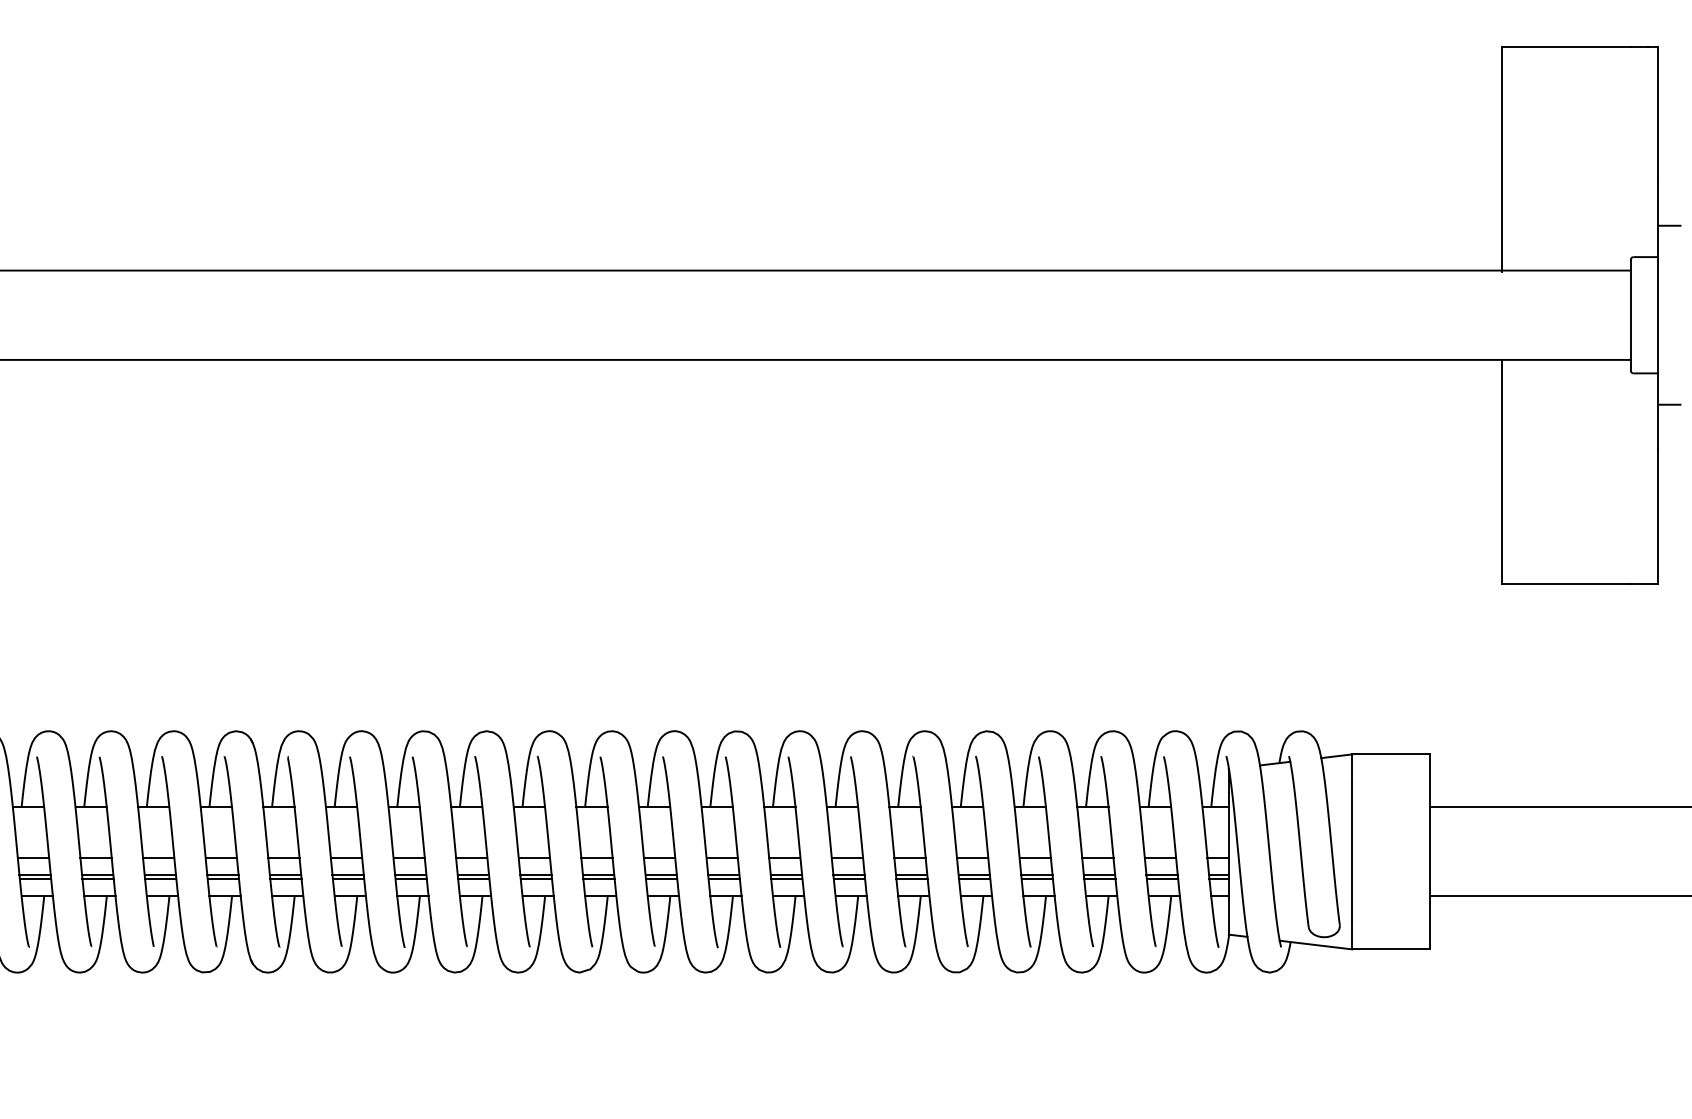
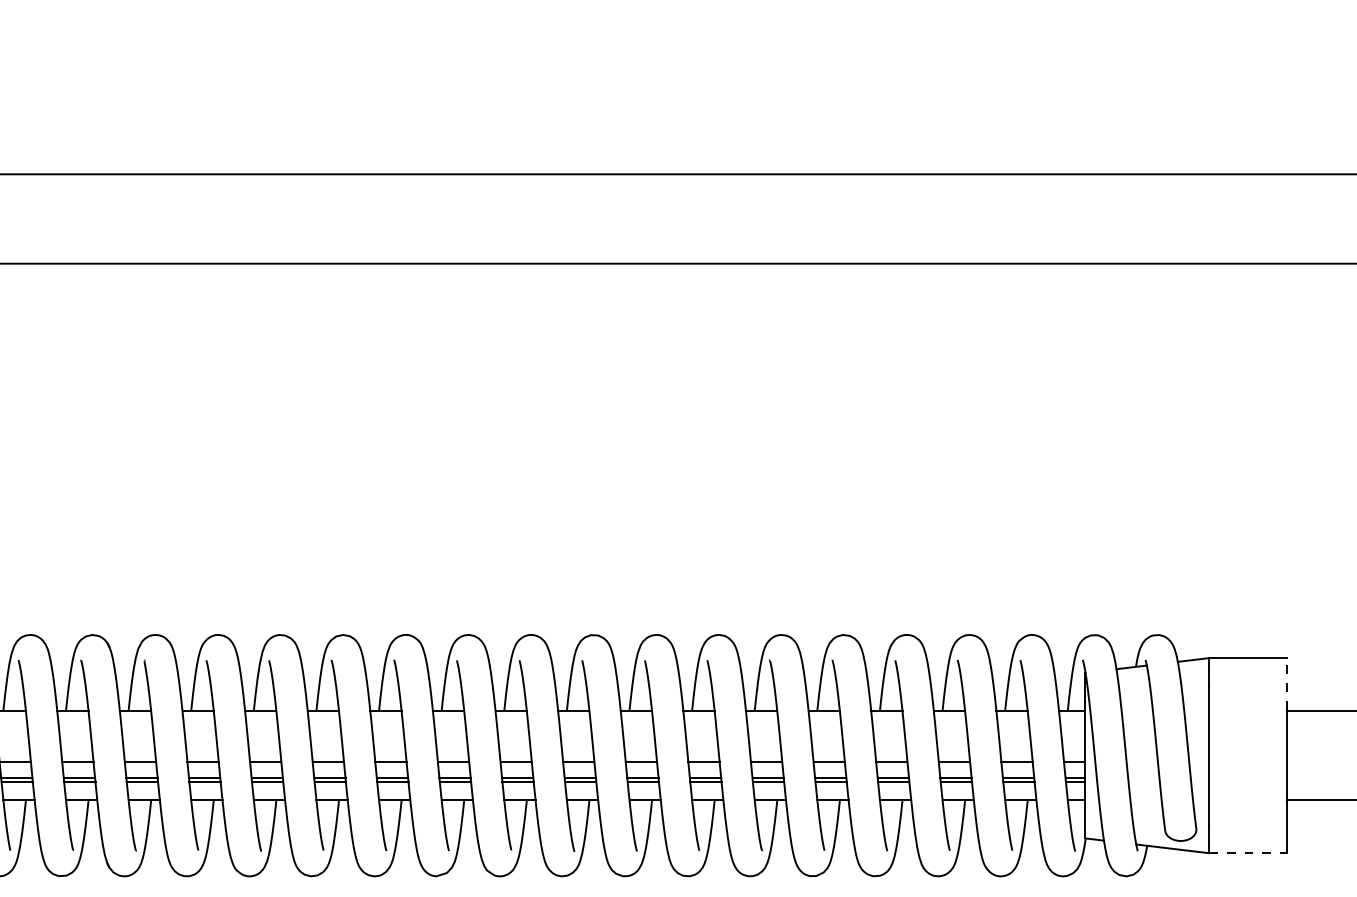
line: (1430, 780) -> (1287, 684), solid -> dashed
line: (1391, 949) -> (1248, 853), solid -> dashed

